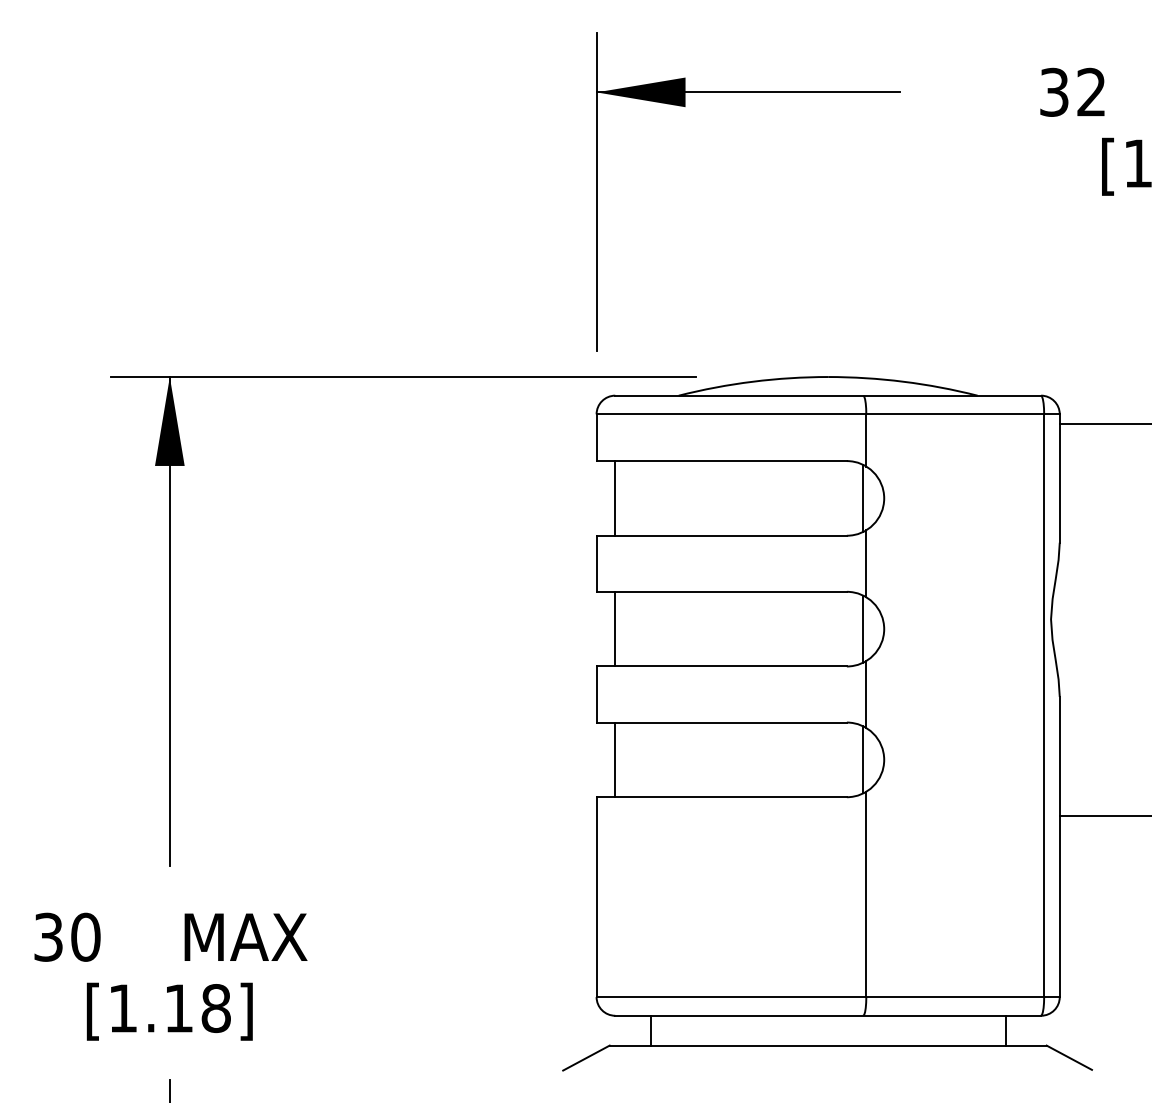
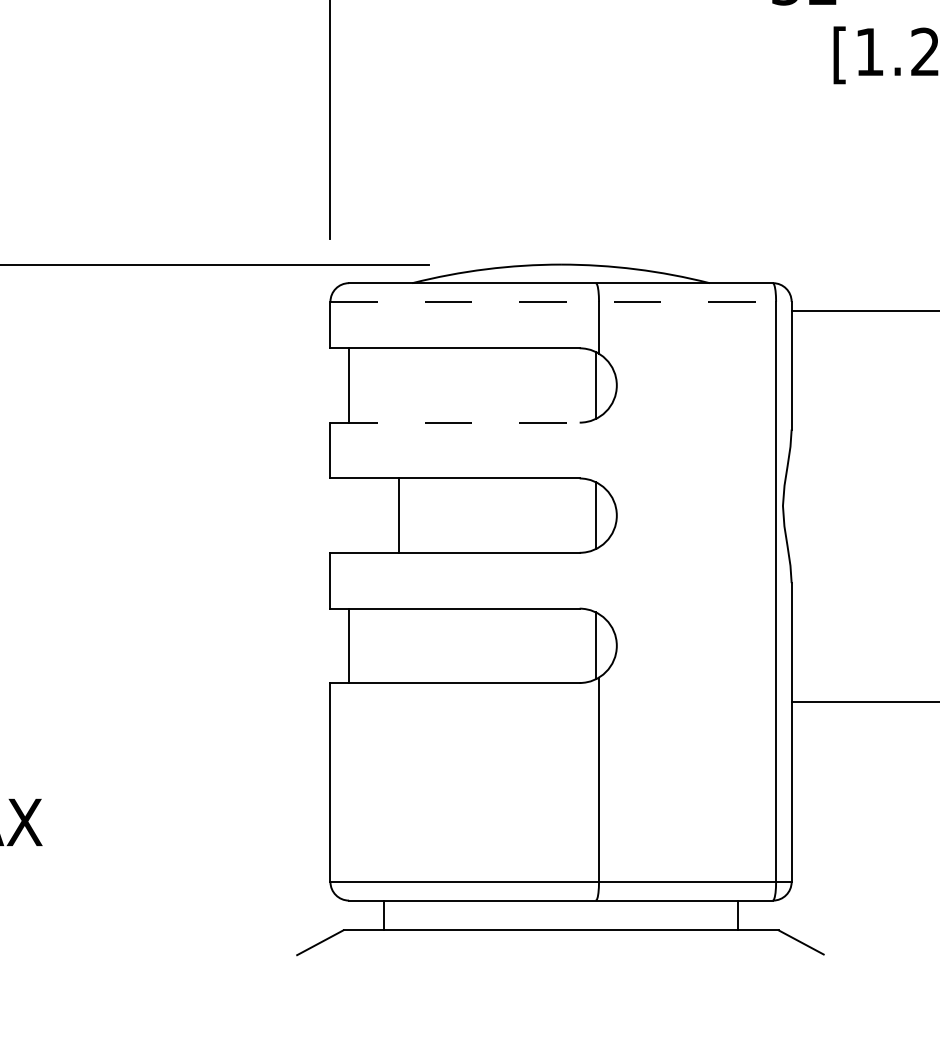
line: (828, 414) -> (561, 301), solid -> dashed
line: (722, 535) -> (455, 422), solid -> dashed
line: (866, 563) -> (599, 450), removed
line: (615, 628) -> (399, 515), moved
line: (866, 694) -> (599, 580), removed

